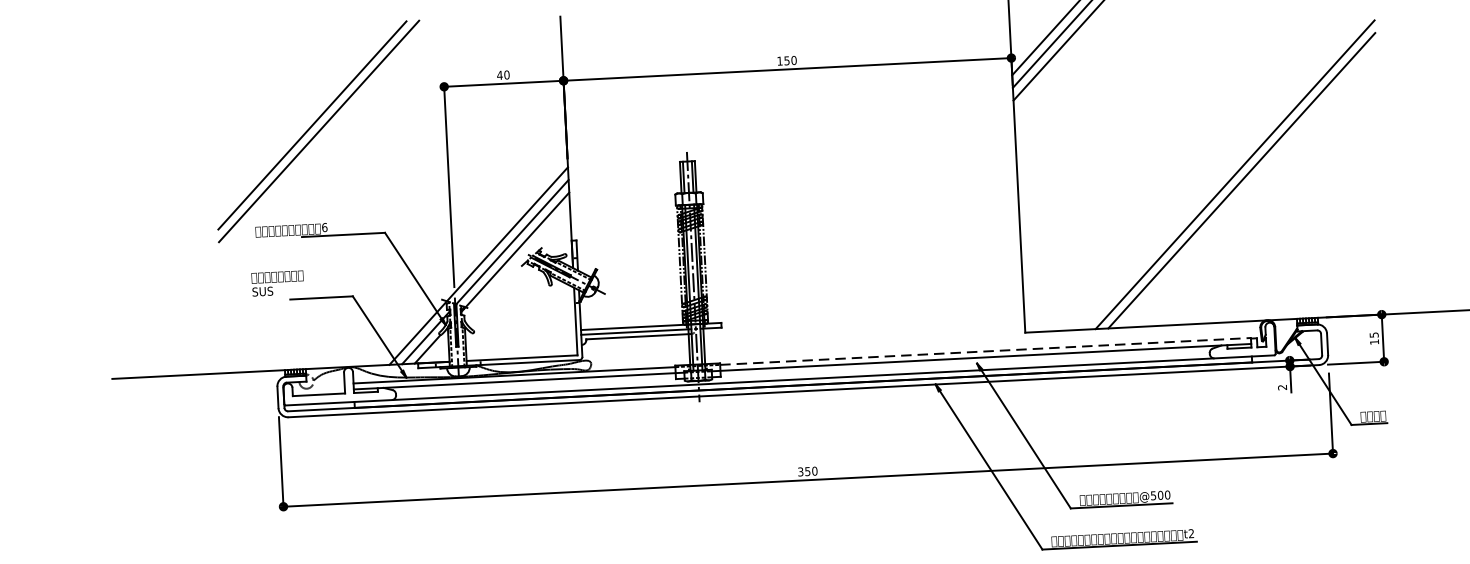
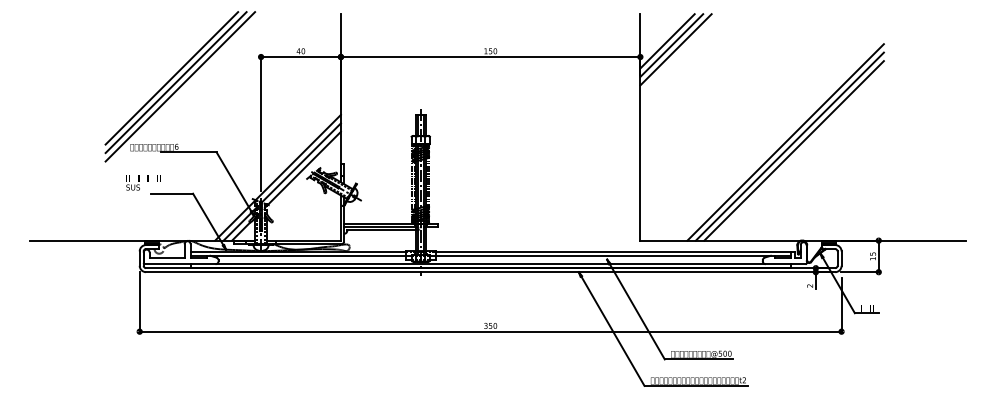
line: (325, 136) -> (180, 86), added
line: (1247, 186) -> (793, 150), added
line: (985, 350) -> (613, 251), dashed -> solid

